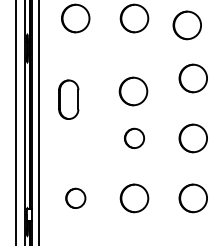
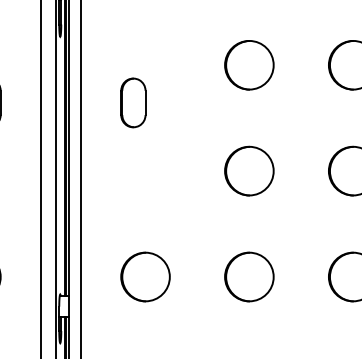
part: (133, 91) -> (249, 65), moved
part: (68, 99) -> (132, 102), size x0.71
part: (134, 138) -> (249, 171), size x1.43
part: (75, 198) -> (145, 277), size x1.43

